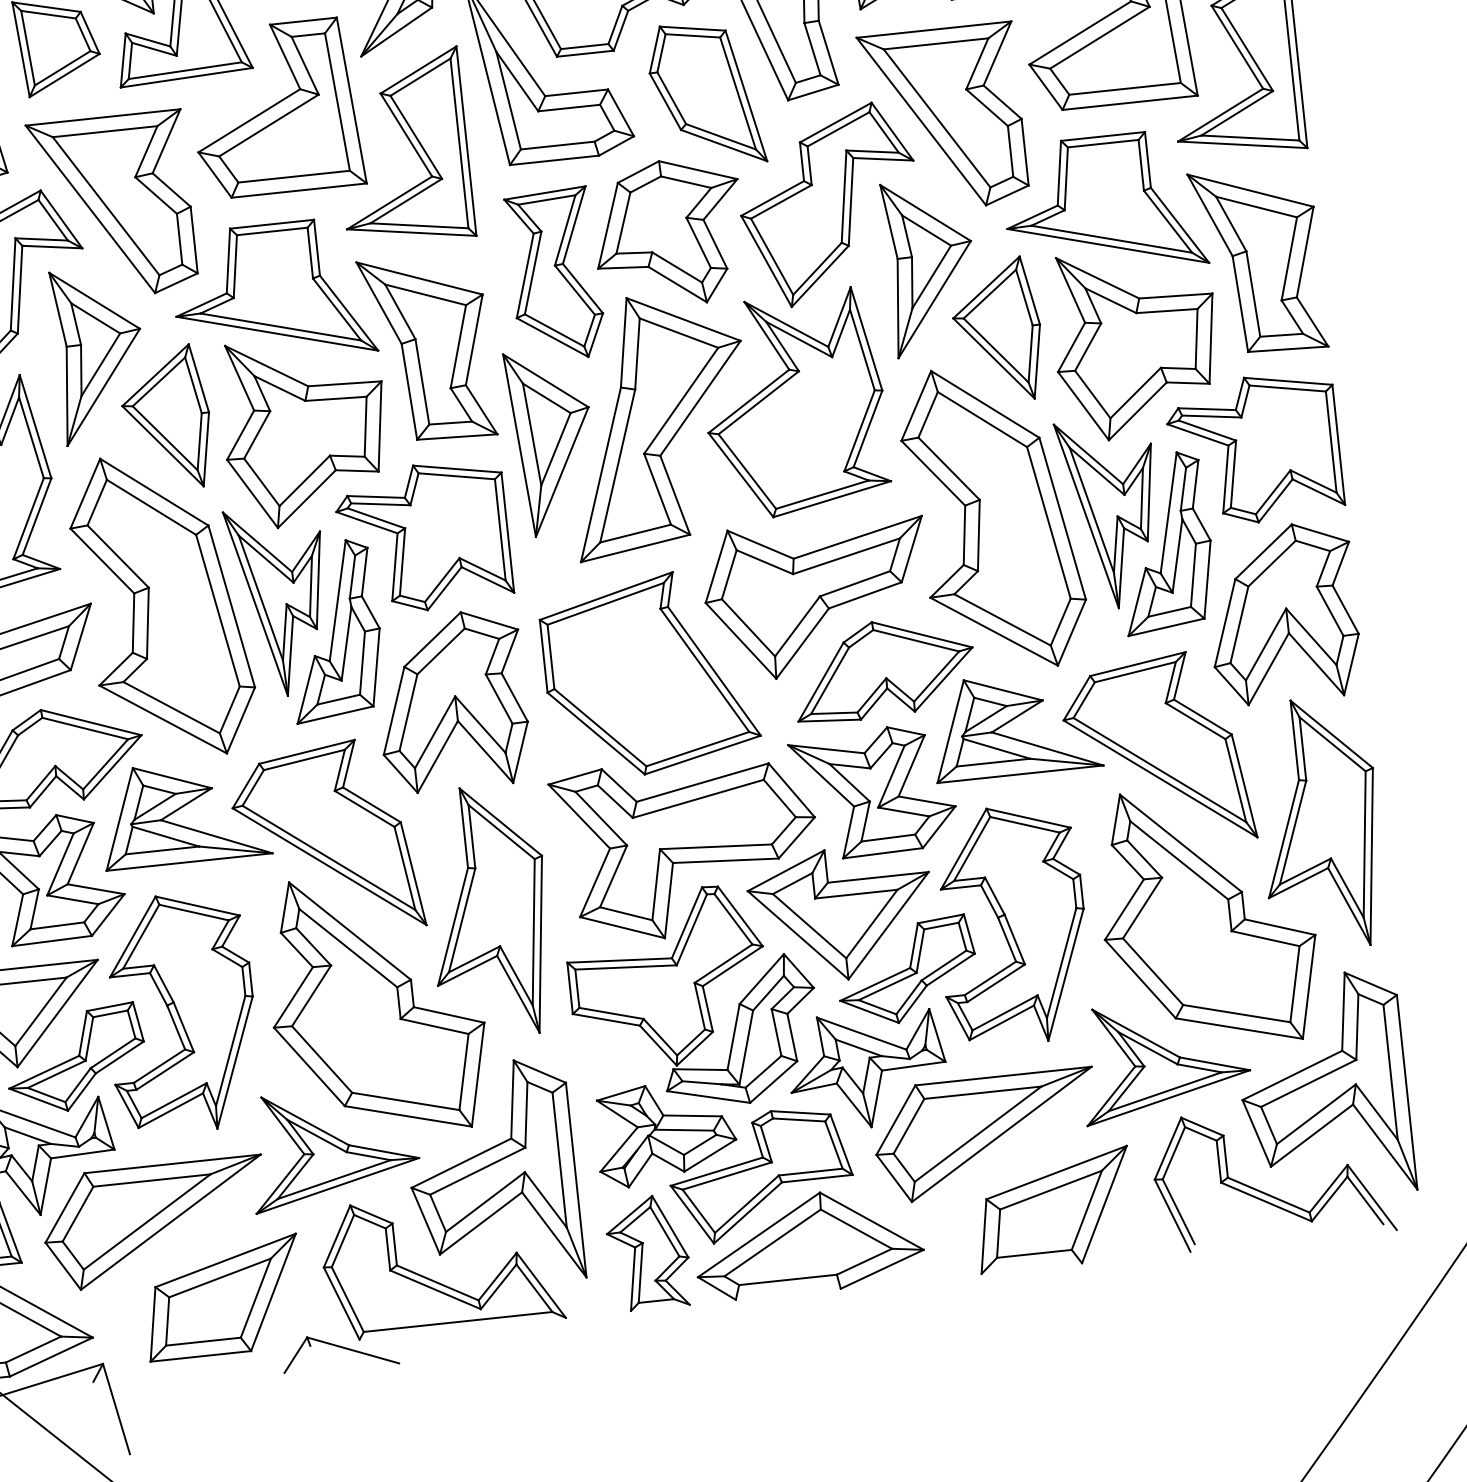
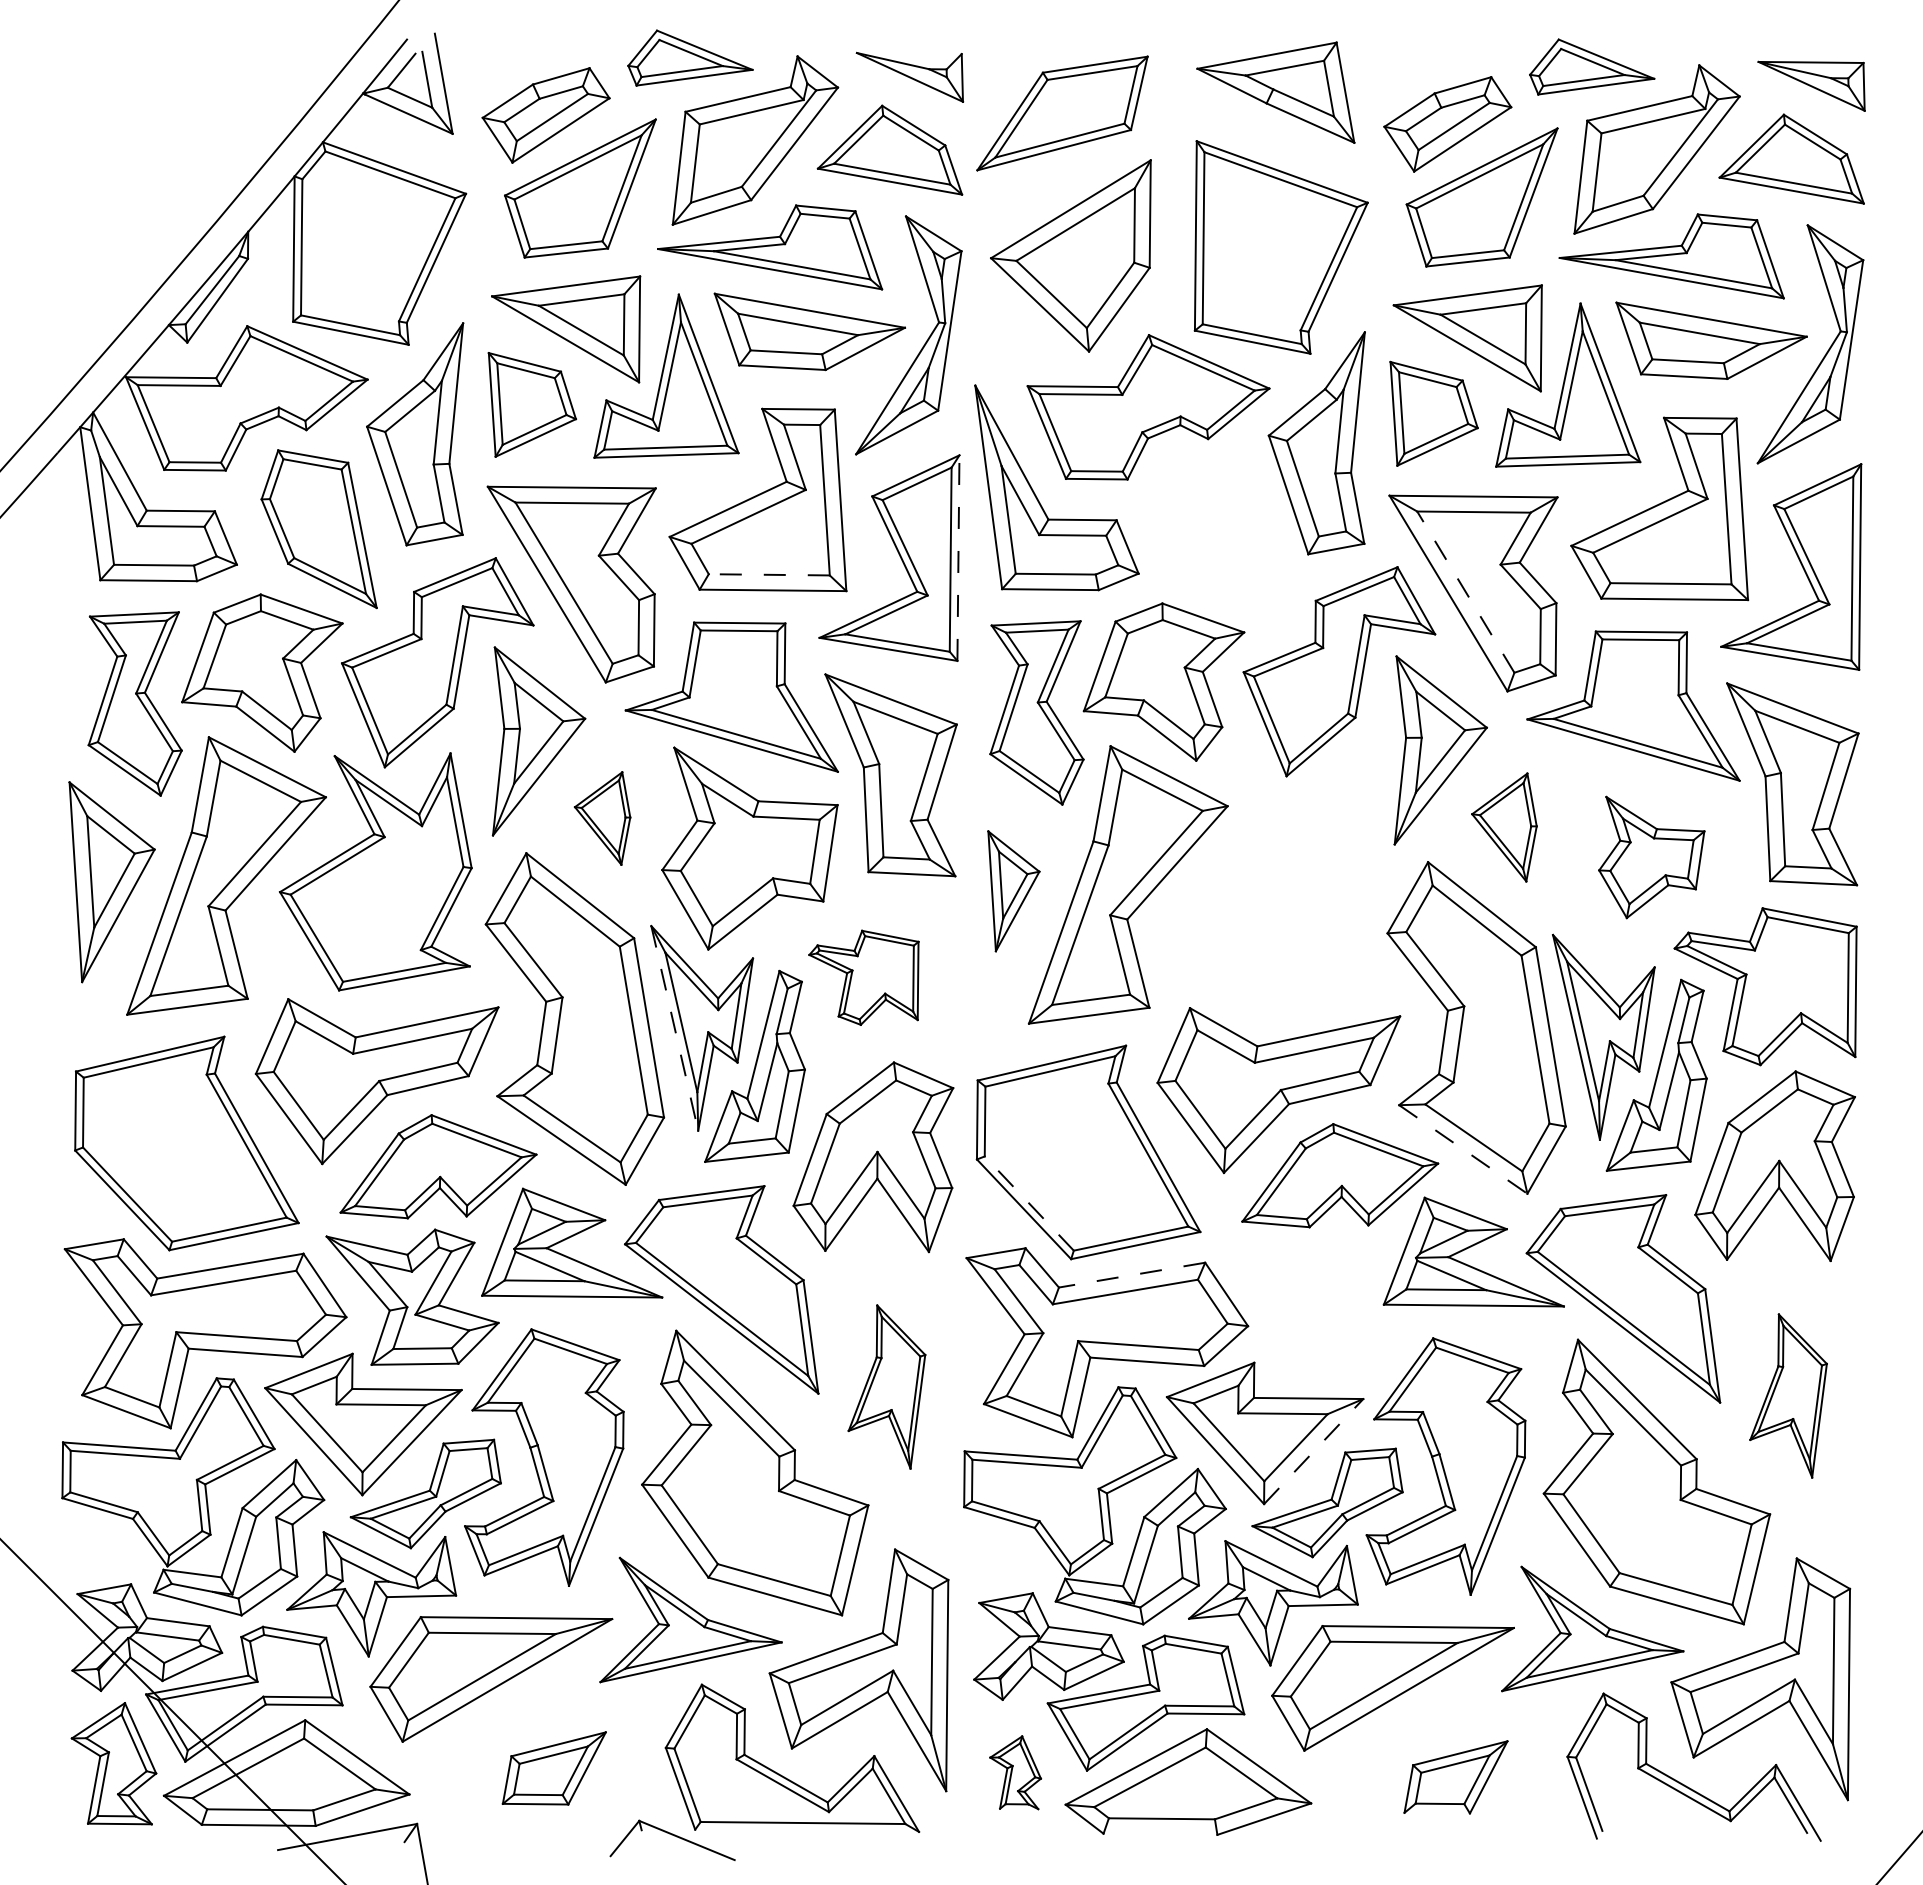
part: (705, 95) -> (1220, 538), removed
line: (936, 117) -> (1465, 591), solid -> dashed
line: (466, 141) -> (958, 558), solid -> dashed
line: (294, 176) -> (769, 574), solid -> dashed
part: (997, 330) -> (1504, 827), size x0.7
part: (1136, 342) -> (1651, 857), size x0.6
part: (794, 403) -> (1277, 880), removed
part: (166, 418) -> (602, 818), size x0.6
part: (552, 442) -> (1013, 891), size x0.6
part: (423, 537) -> (863, 977), size x0.6
line: (255, 604) -> (674, 1028), solid -> dashed
line: (994, 631) -> (1463, 1149), solid -> dashed
line: (600, 727) -> (1029, 1203), solid -> dashed
line: (702, 783) -> (1131, 1275), solid -> dashed
part: (873, 791) -> (1314, 1305), removed
part: (1319, 823) -> (1788, 1395), size x0.6
part: (488, 911) -> (886, 1386), size x0.6
line: (889, 925) -> (1314, 1451), solid -> dashed
part: (1053, 1210) -> (1455, 1777), size x0.6
part: (648, 1252) -> (1015, 1772), size x0.6
part: (223, 1298) -> (554, 1768), size x0.6

